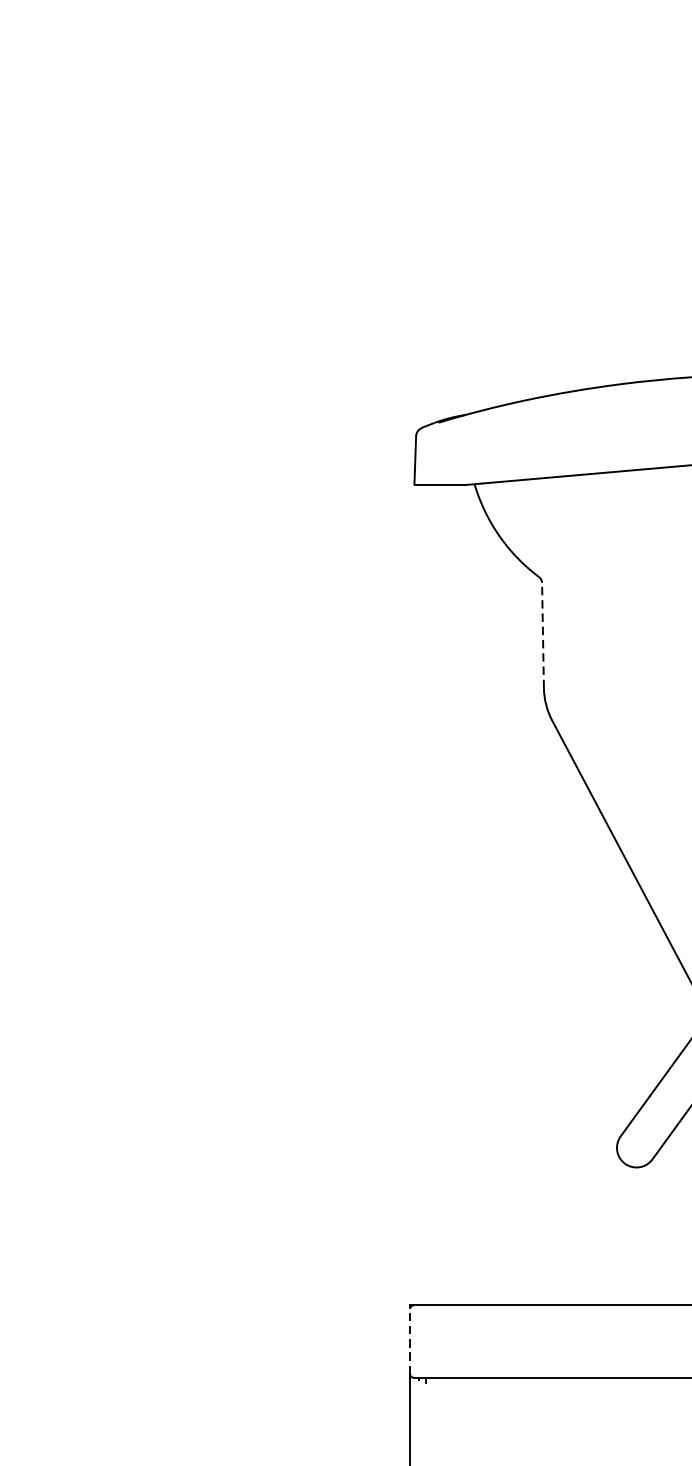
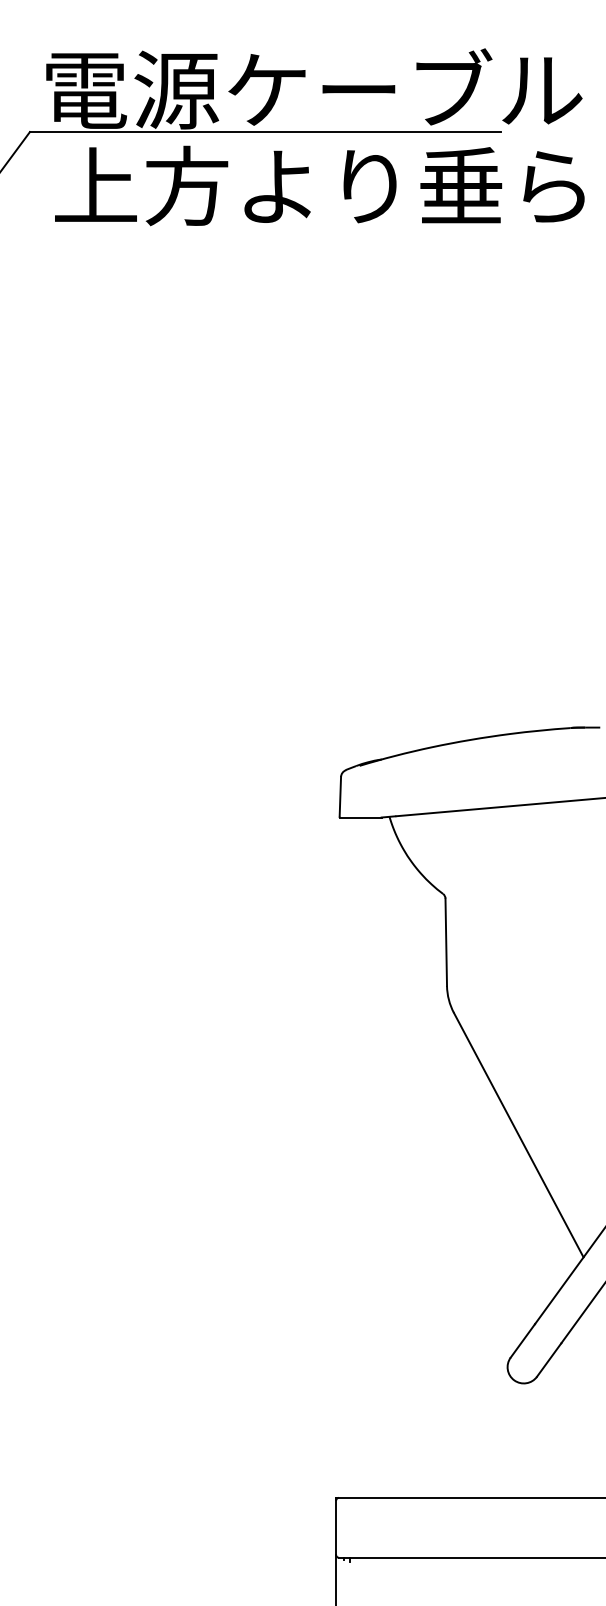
line: (543, 635) -> (446, 942), dashed -> solid
line: (410, 1338) -> (336, 1525), dashed -> solid

